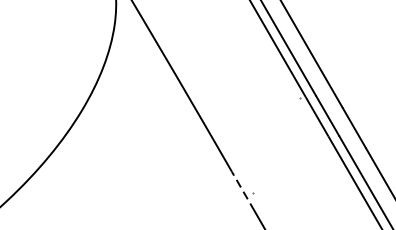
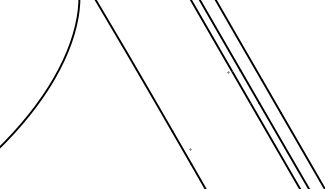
line: (242, 191) -> (181, 147), dashed -> solid

